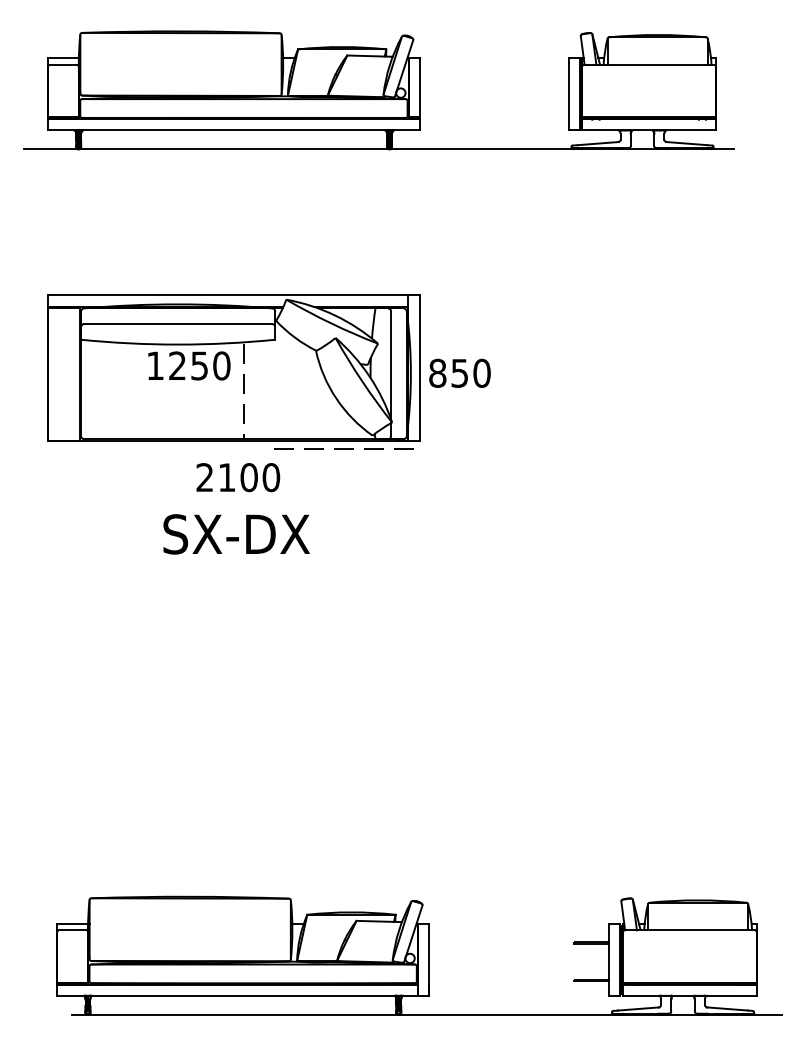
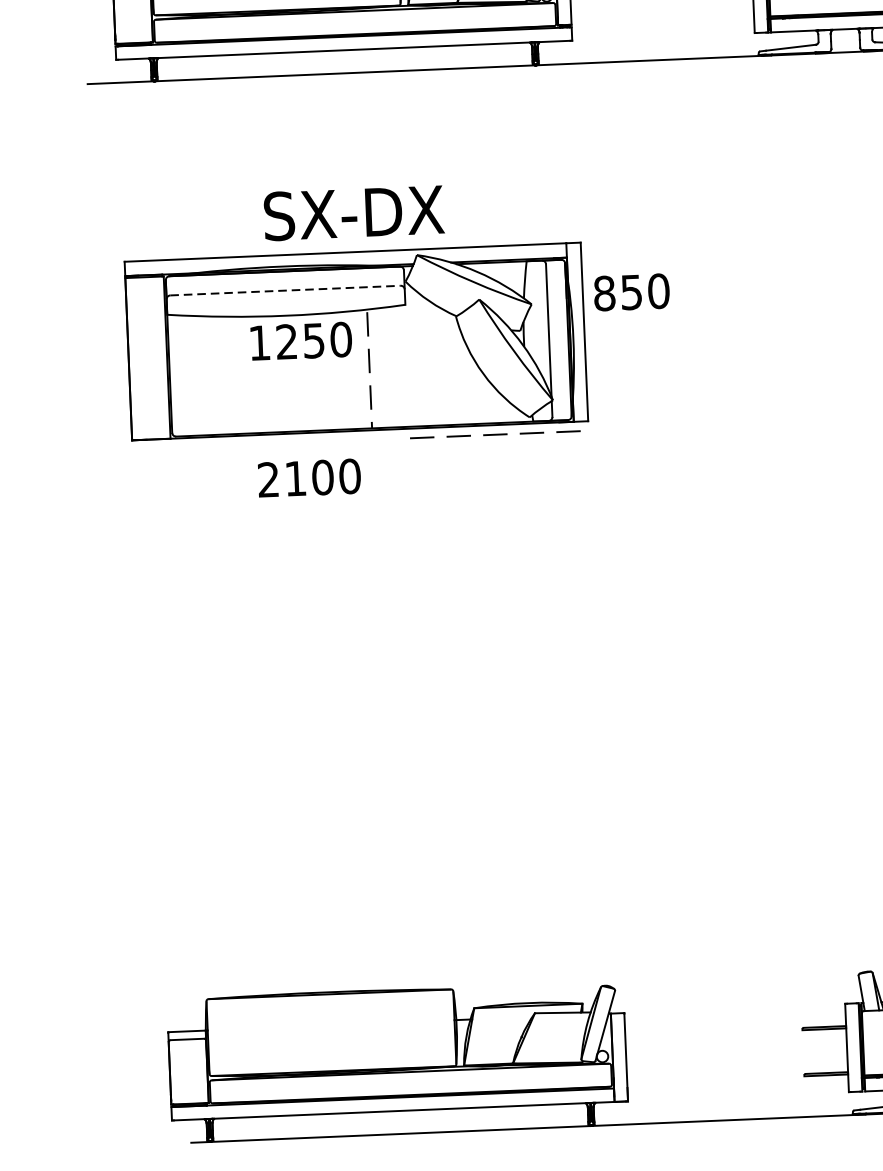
line: (178, 324) -> (285, 291), solid -> dashed
text: (459, 372) -> (631, 291), moved
text: (238, 477) -> (309, 478), moved
text: (236, 534) -> (353, 213), moved

